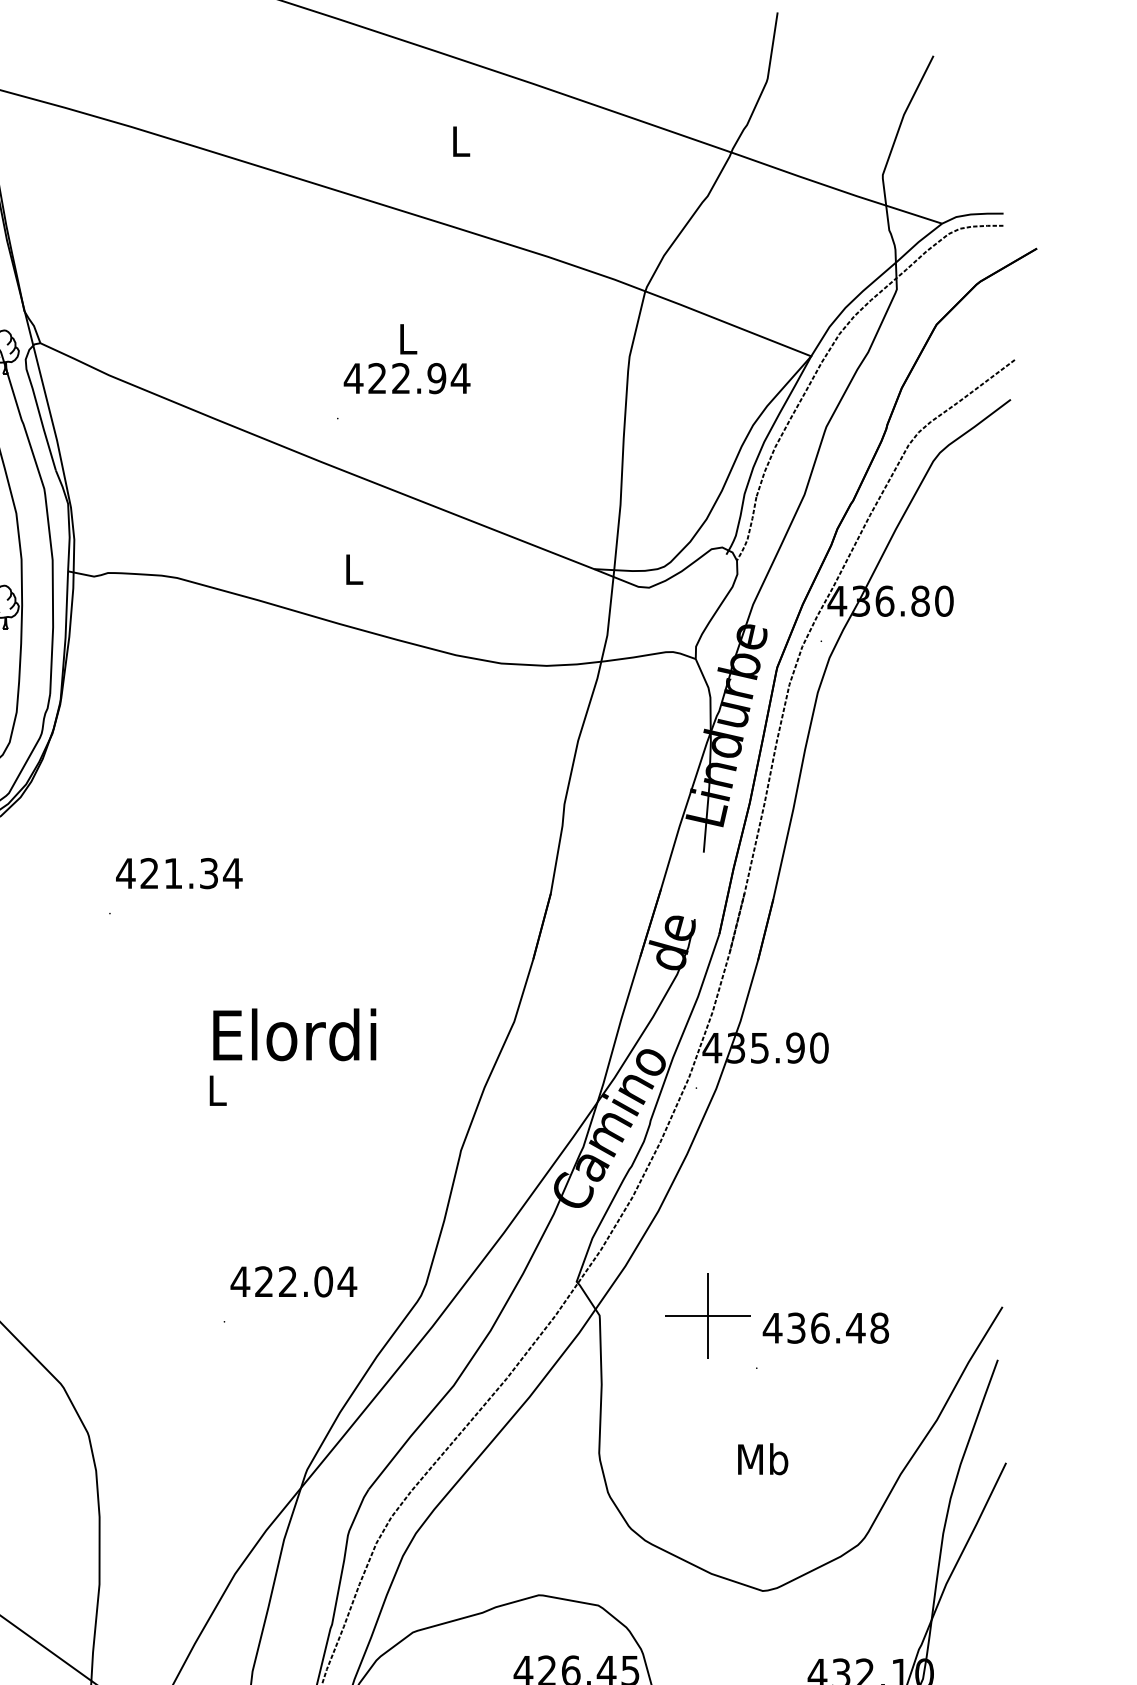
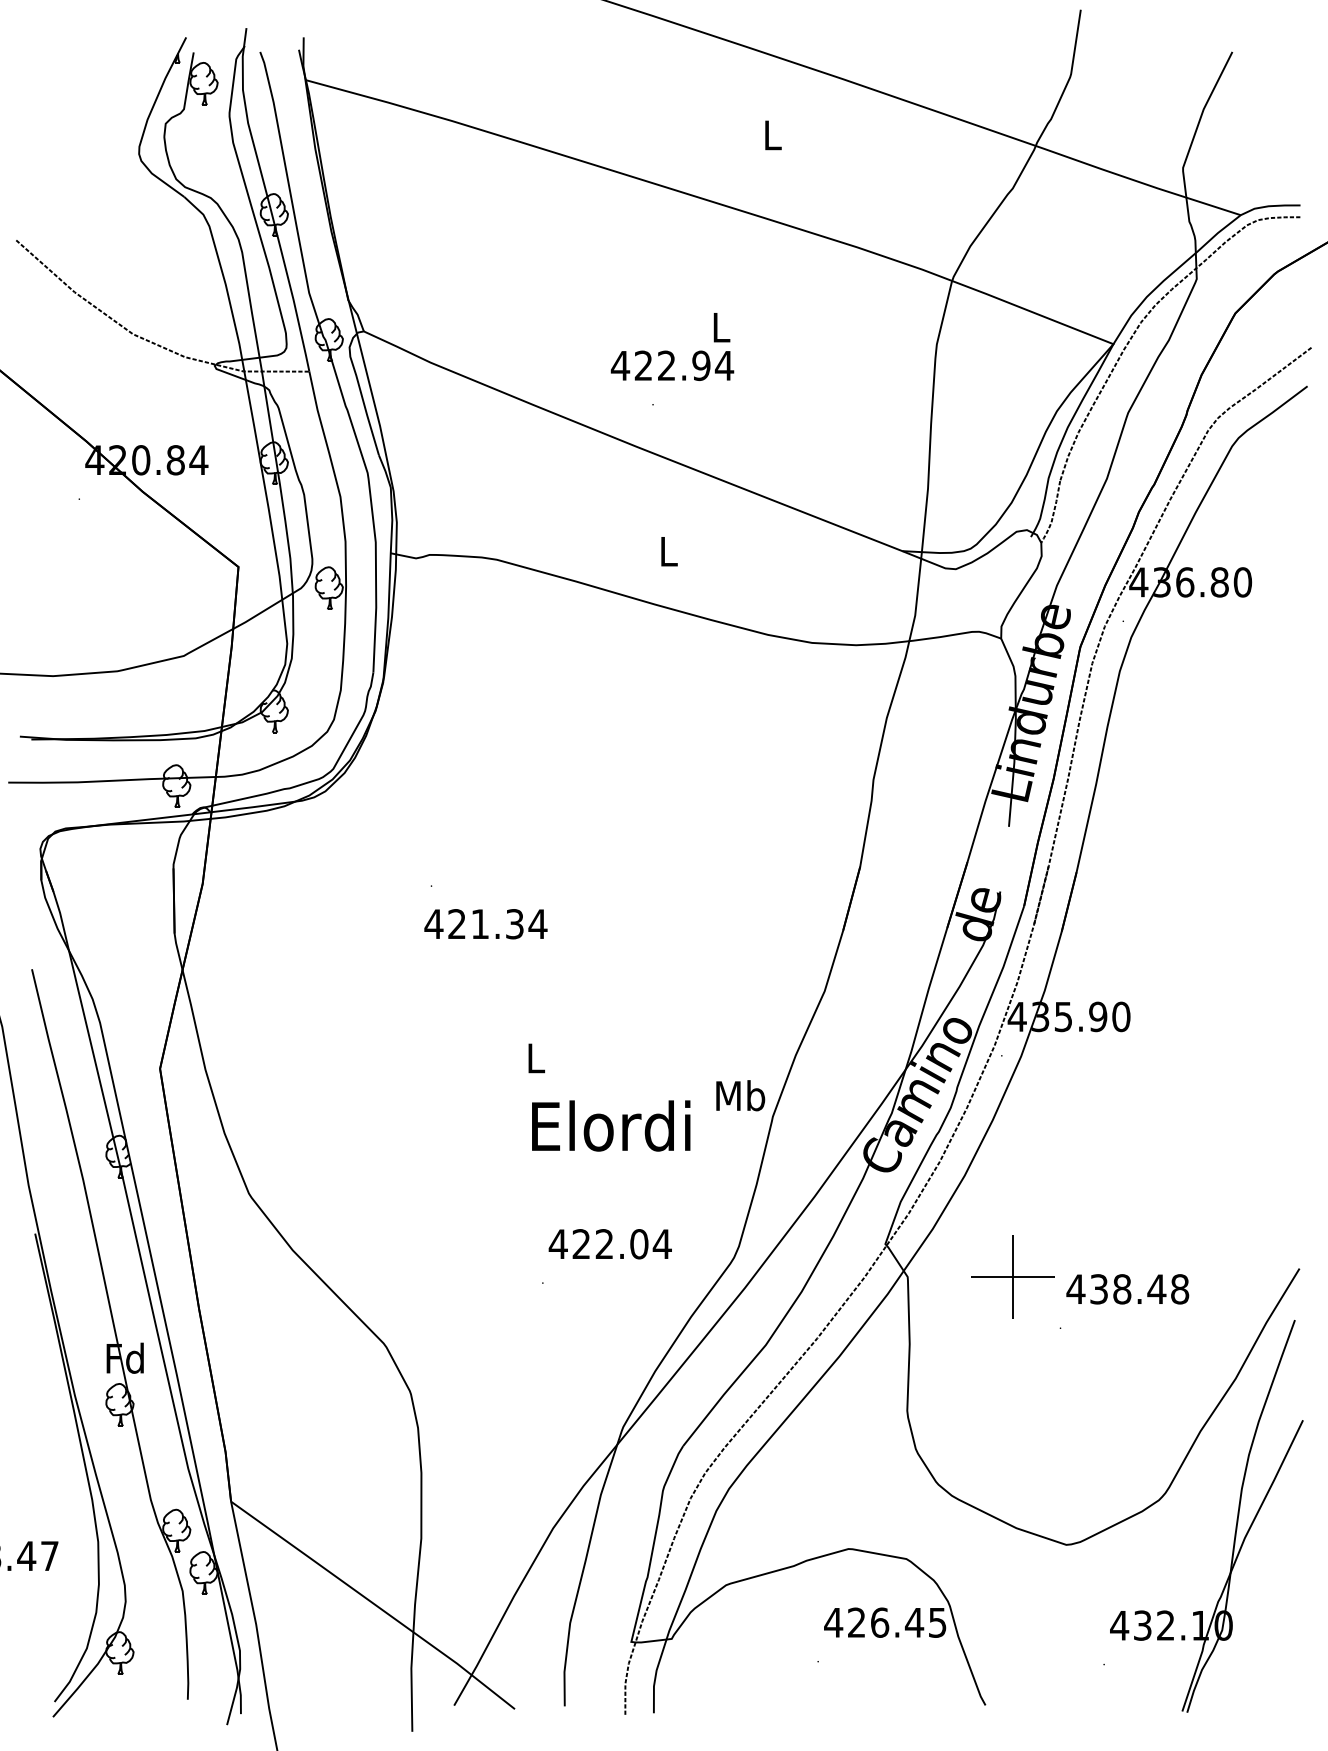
text: (407, 378) -> (672, 365), moved
text: (178, 873) -> (485, 924), moved
text: (295, 1034) -> (611, 1125), moved
text: (820, 1328) -> (1122, 1289), 436.48 -> 438.48
text: (762, 1458) -> (740, 1095), moved

